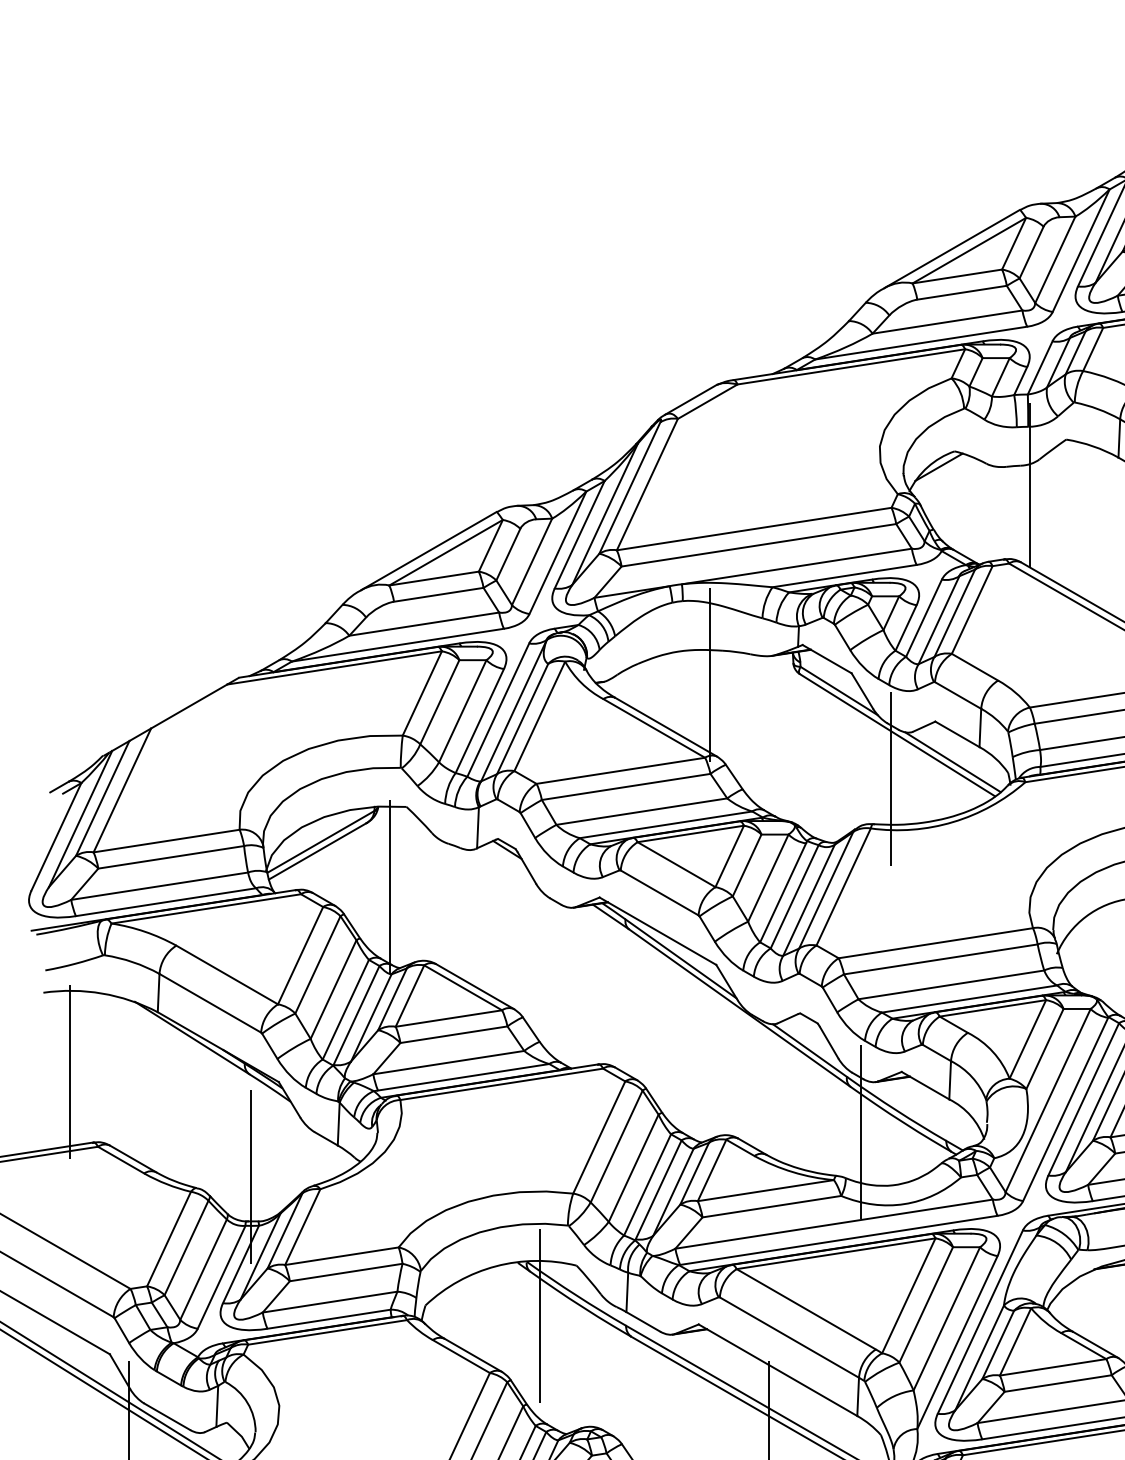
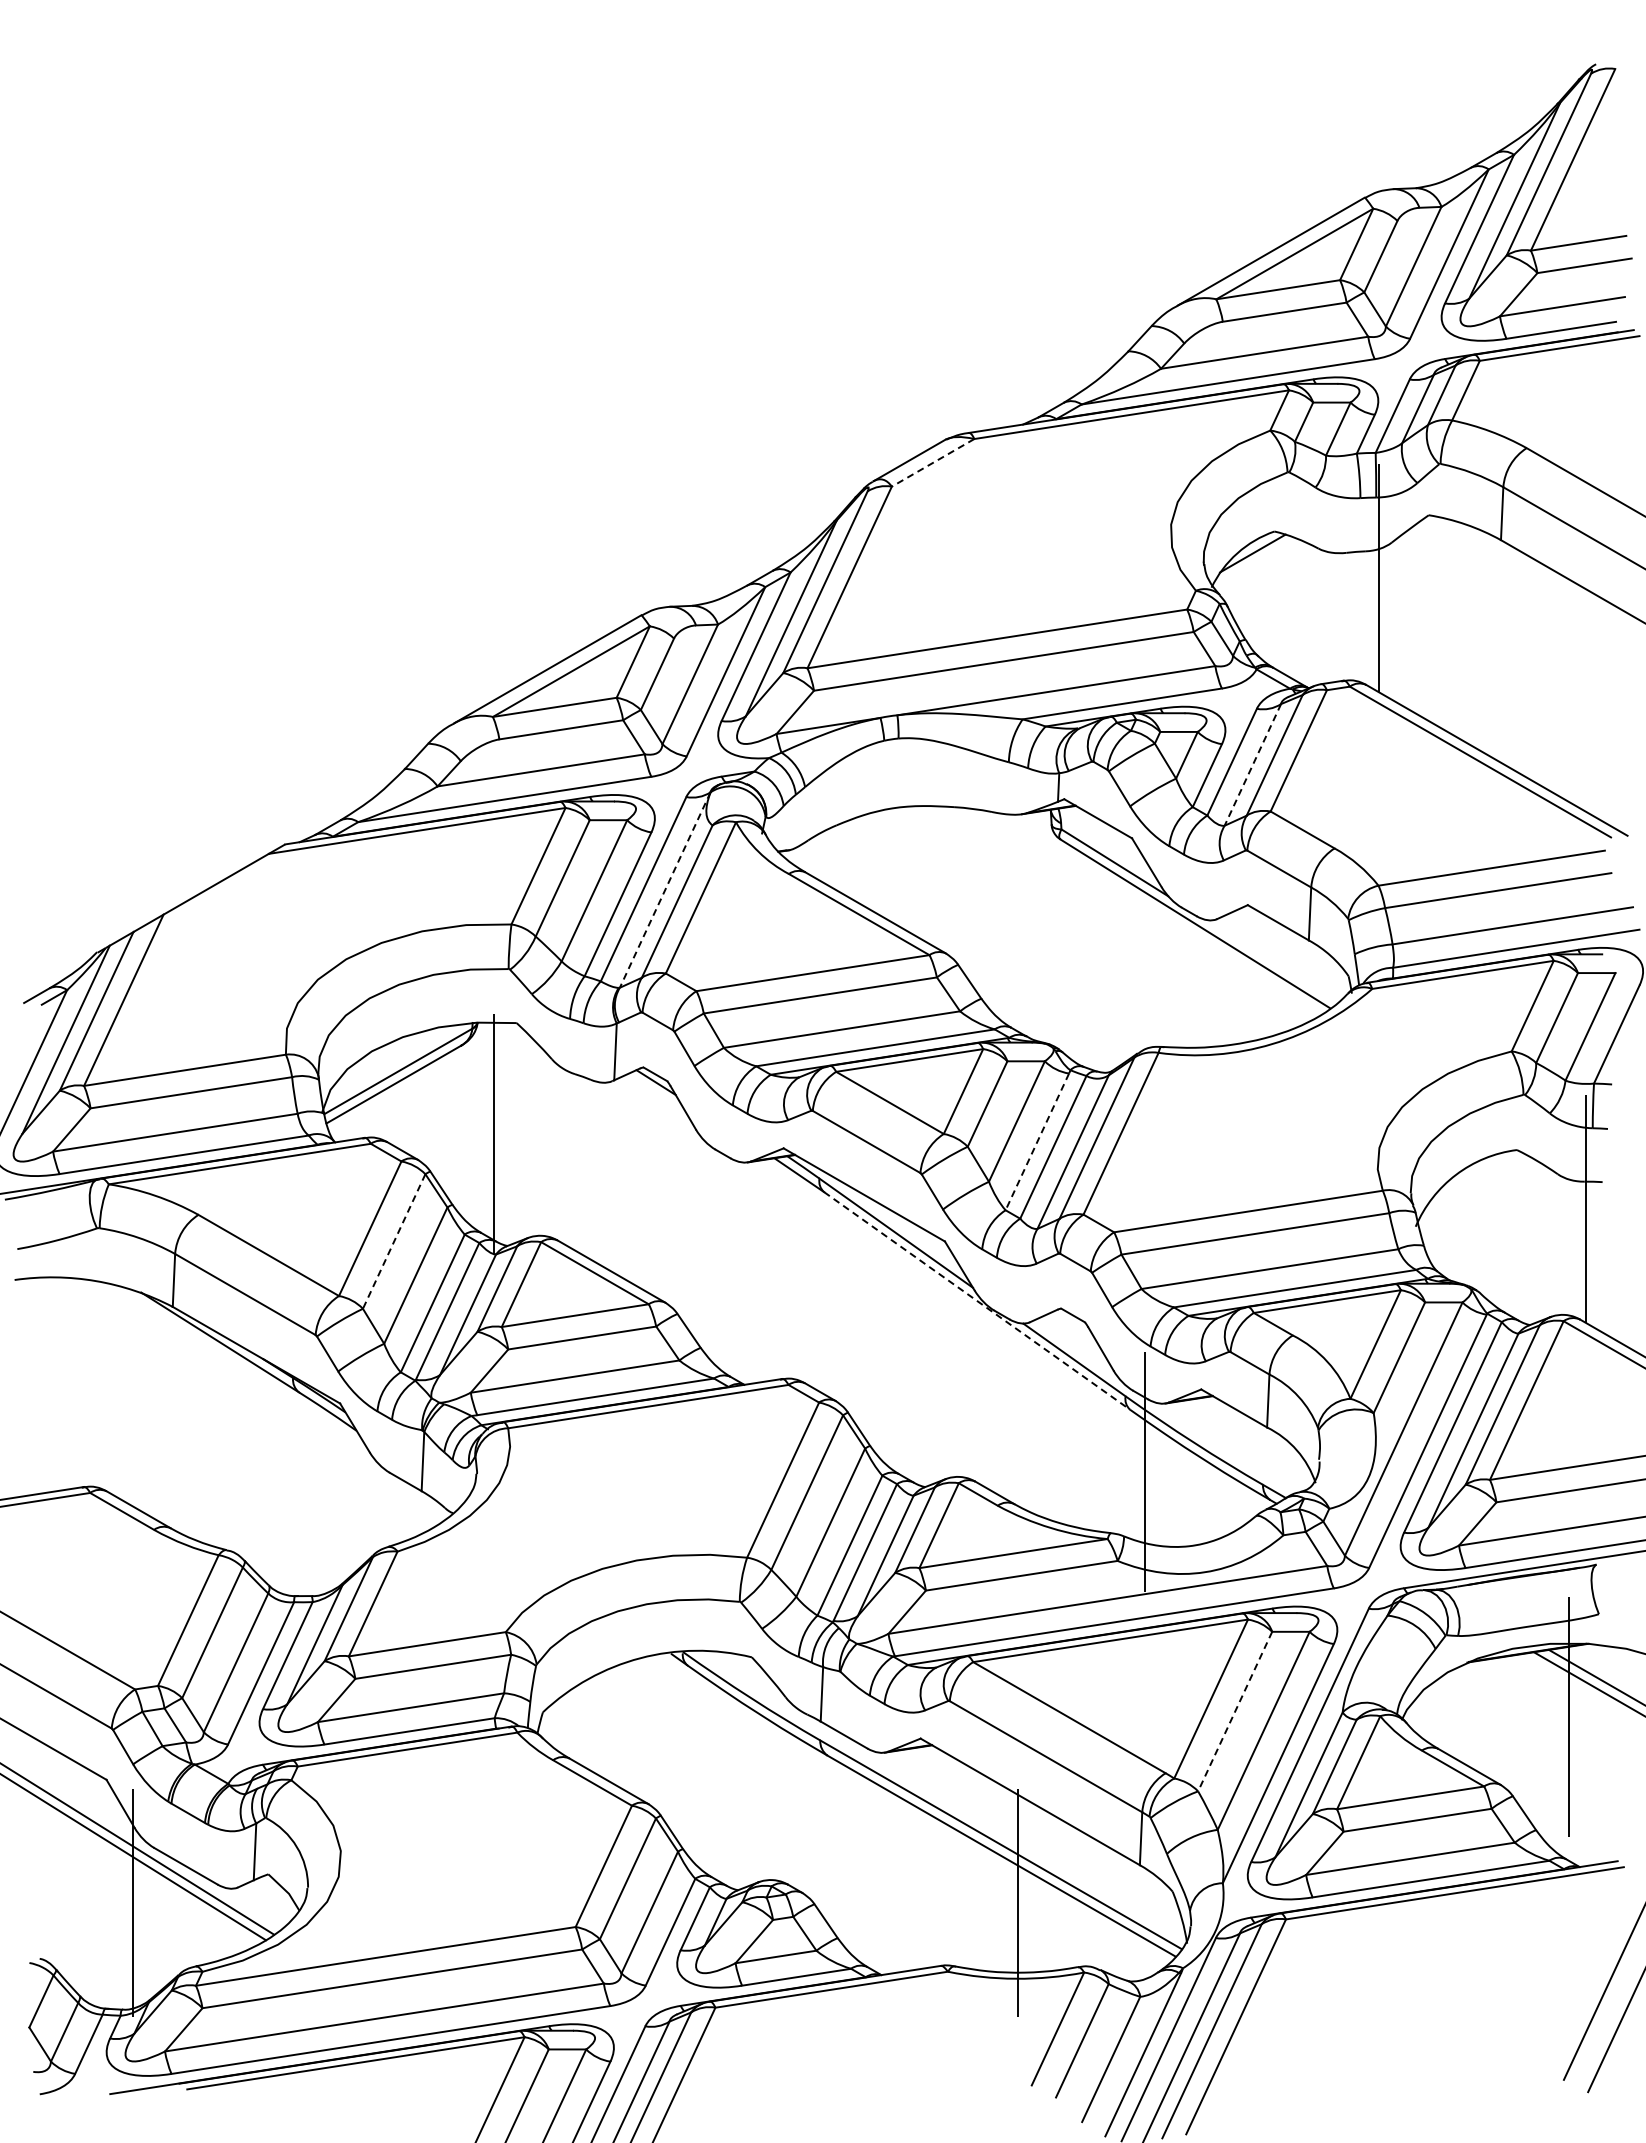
line: (708, 401) -> (933, 462), solid -> dashed
line: (938, 620) -> (1252, 765), solid -> dashed
line: (710, 674) -> (936, 839), removed
line: (514, 711) -> (665, 890), solid -> dashed
line: (953, 761) -> (1272, 960), removed
line: (891, 779) -> (1187, 984), removed
line: (783, 893) -> (1037, 1142), solid -> dashed
line: (317, 964) -> (393, 1241), solid -> dashed
line: (739, 1007) -> (977, 1300), solid -> dashed
line: (70, 1071) -> (51, 1389), removed
line: (250, 1176) -> (301, 1534), removed
line: (926, 1304) -> (1235, 1711), solid -> dashed
line: (539, 1315) -> (700, 1726), removed

